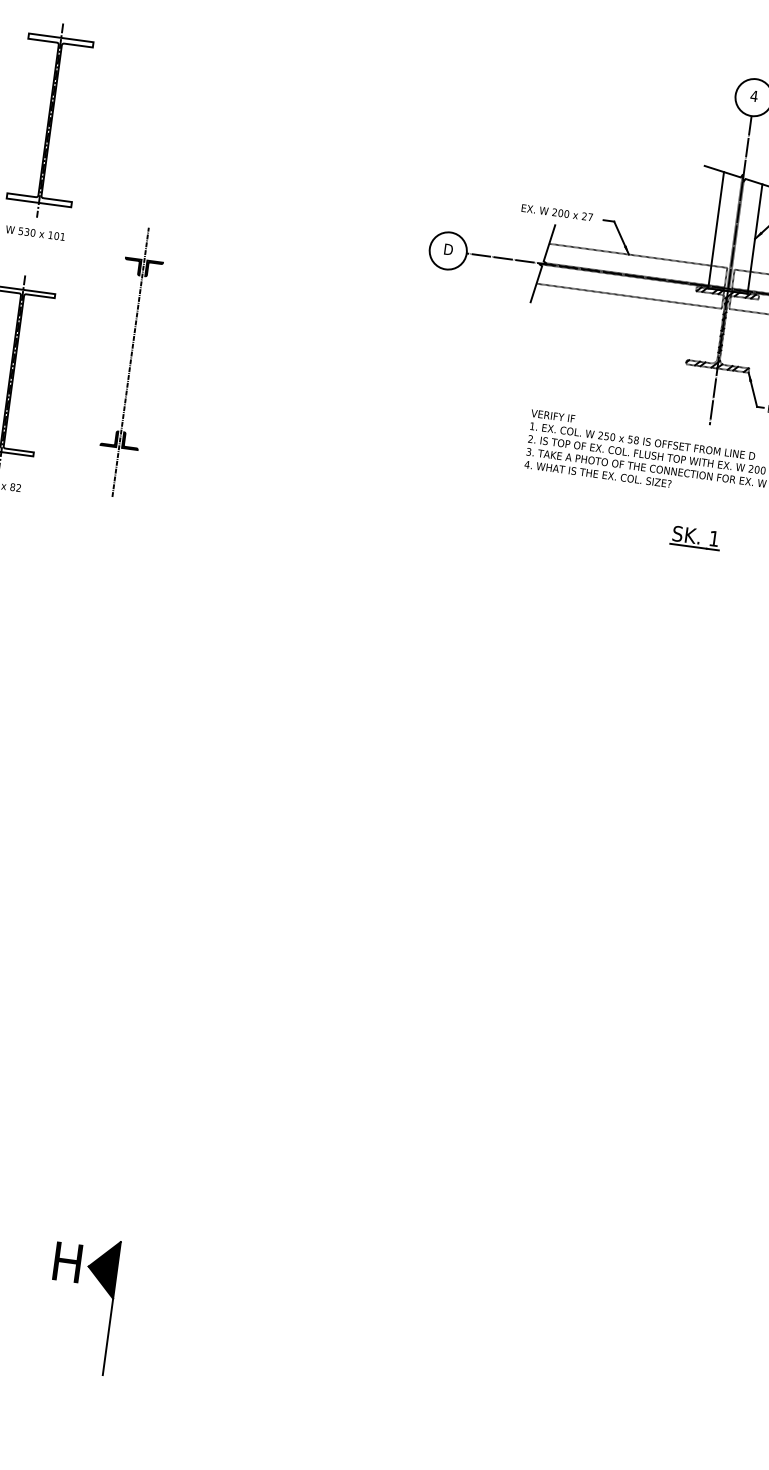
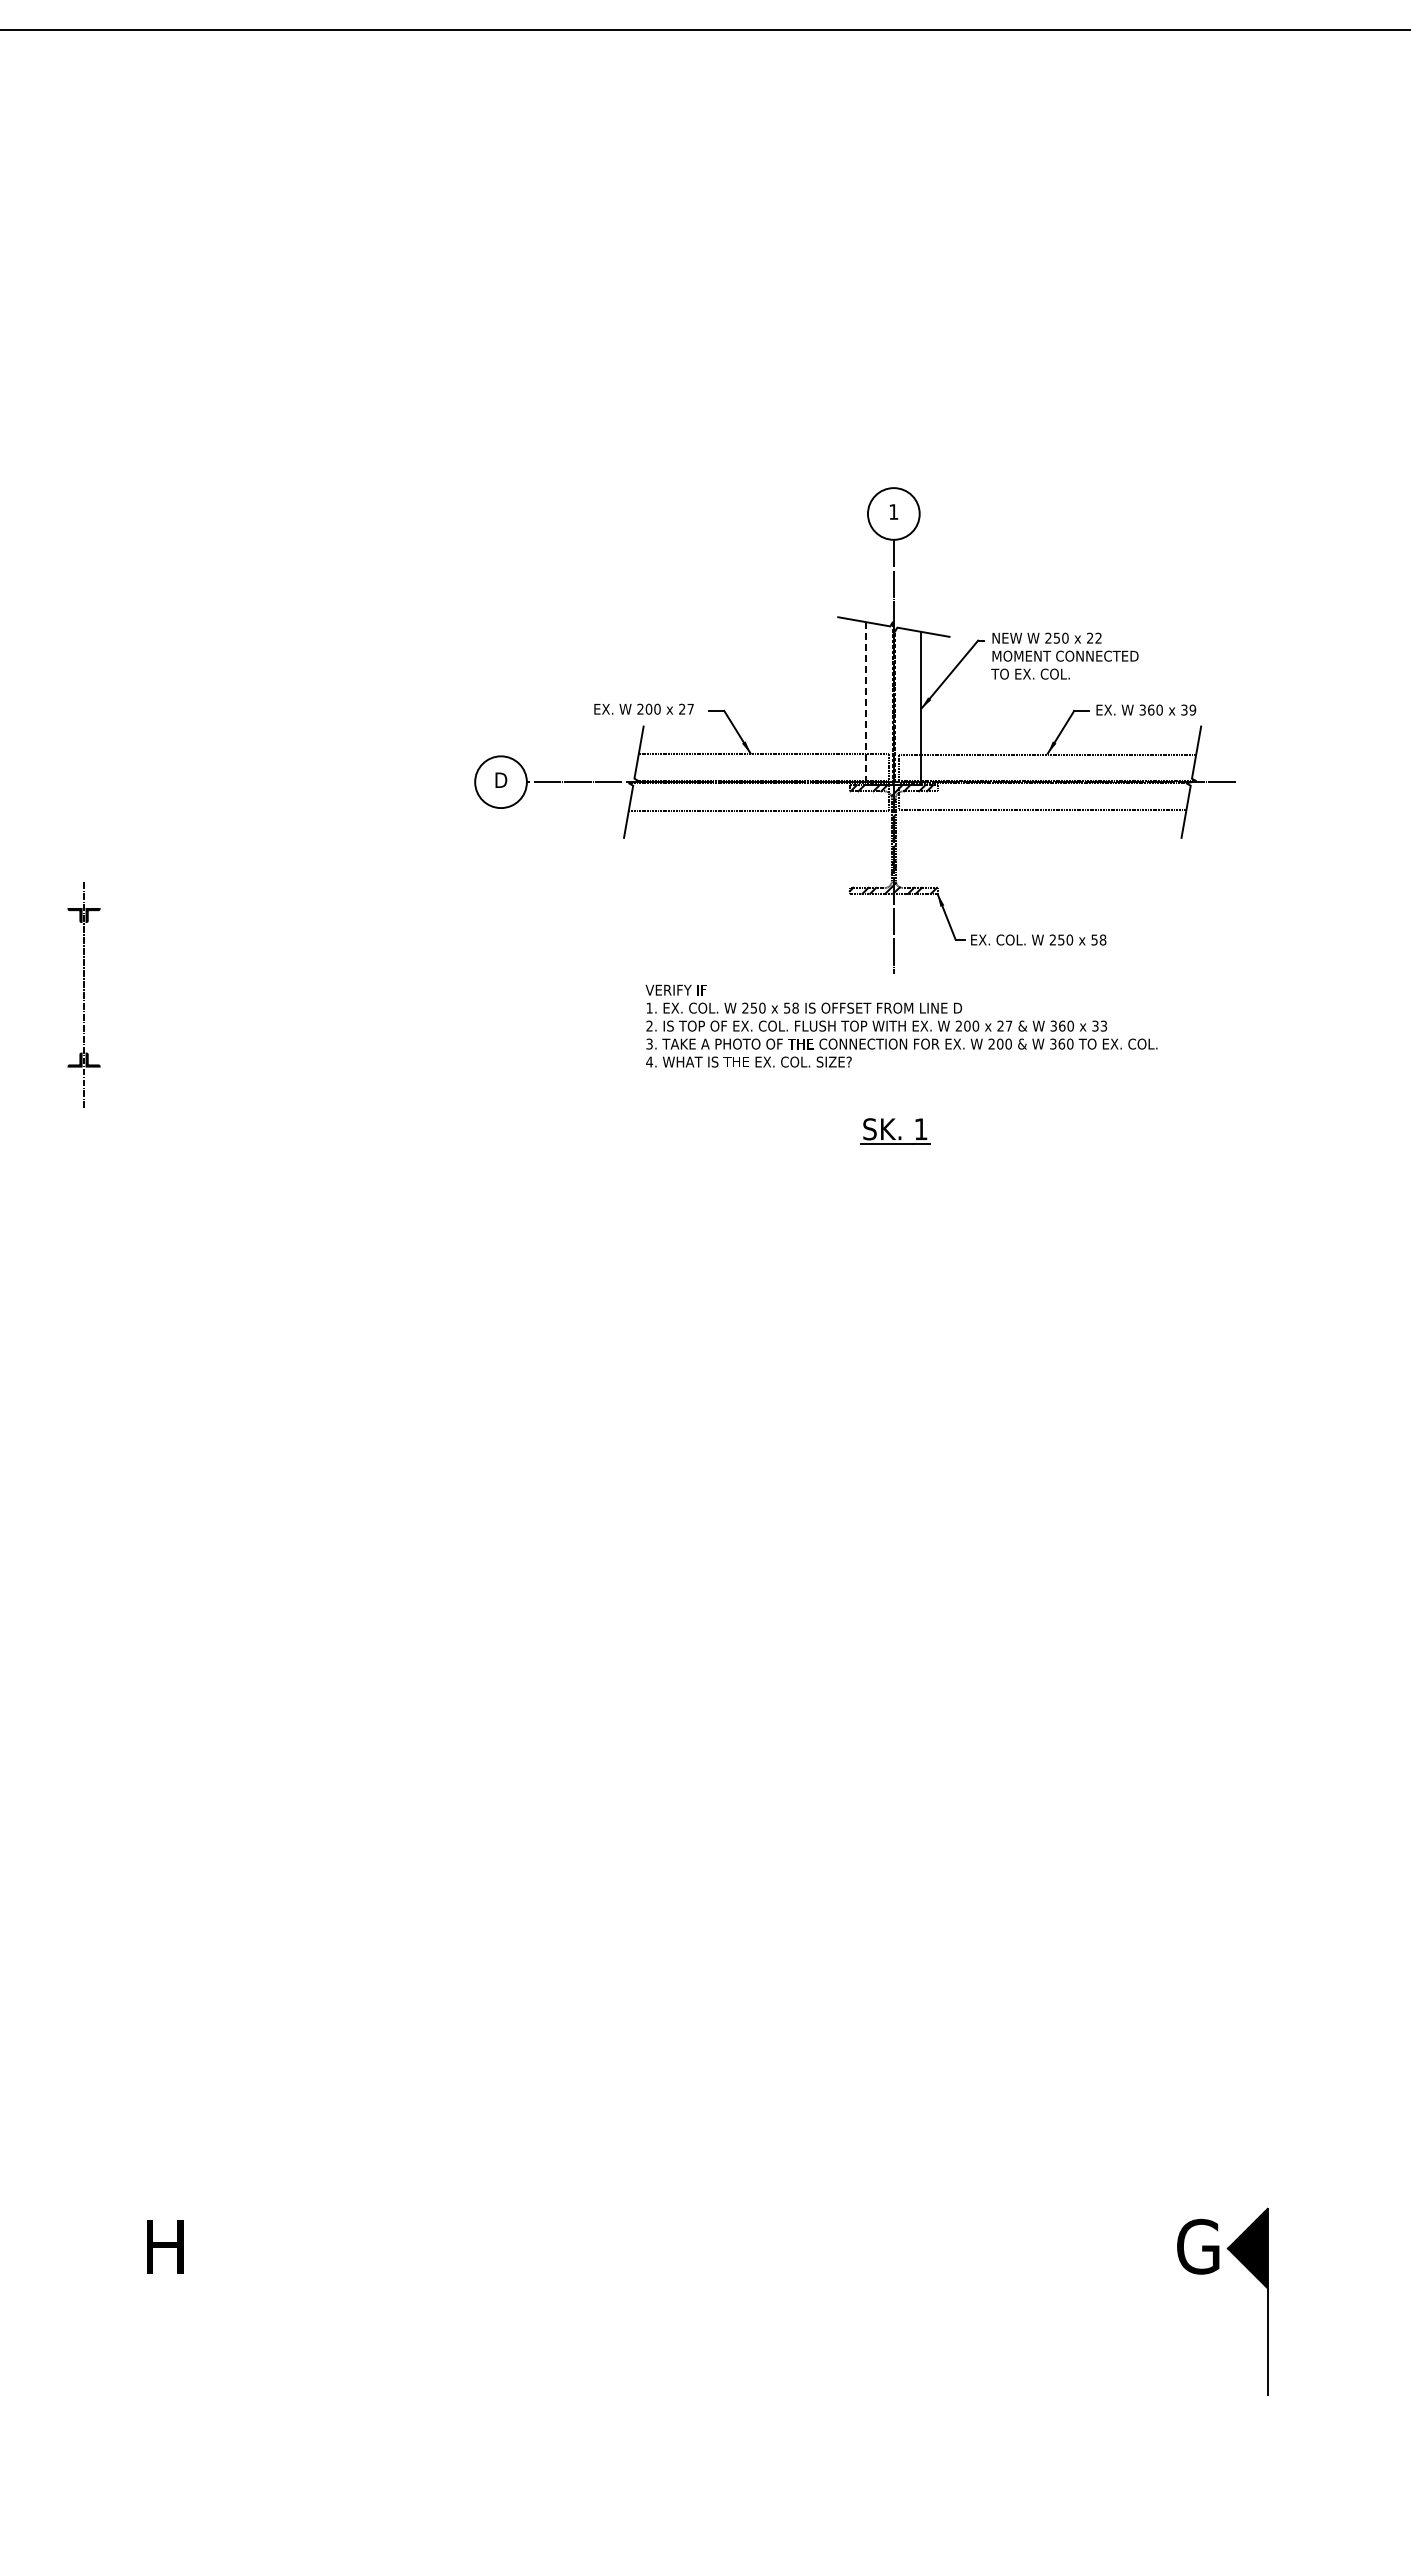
text: (754, 95) -> (893, 511), 4 -> 1
line: (716, 230) -> (866, 703), solid -> dashed
part: (130, 362) -> (83, 994), size x0.6
part: (111, 1308) -> (233, 2301), removed

